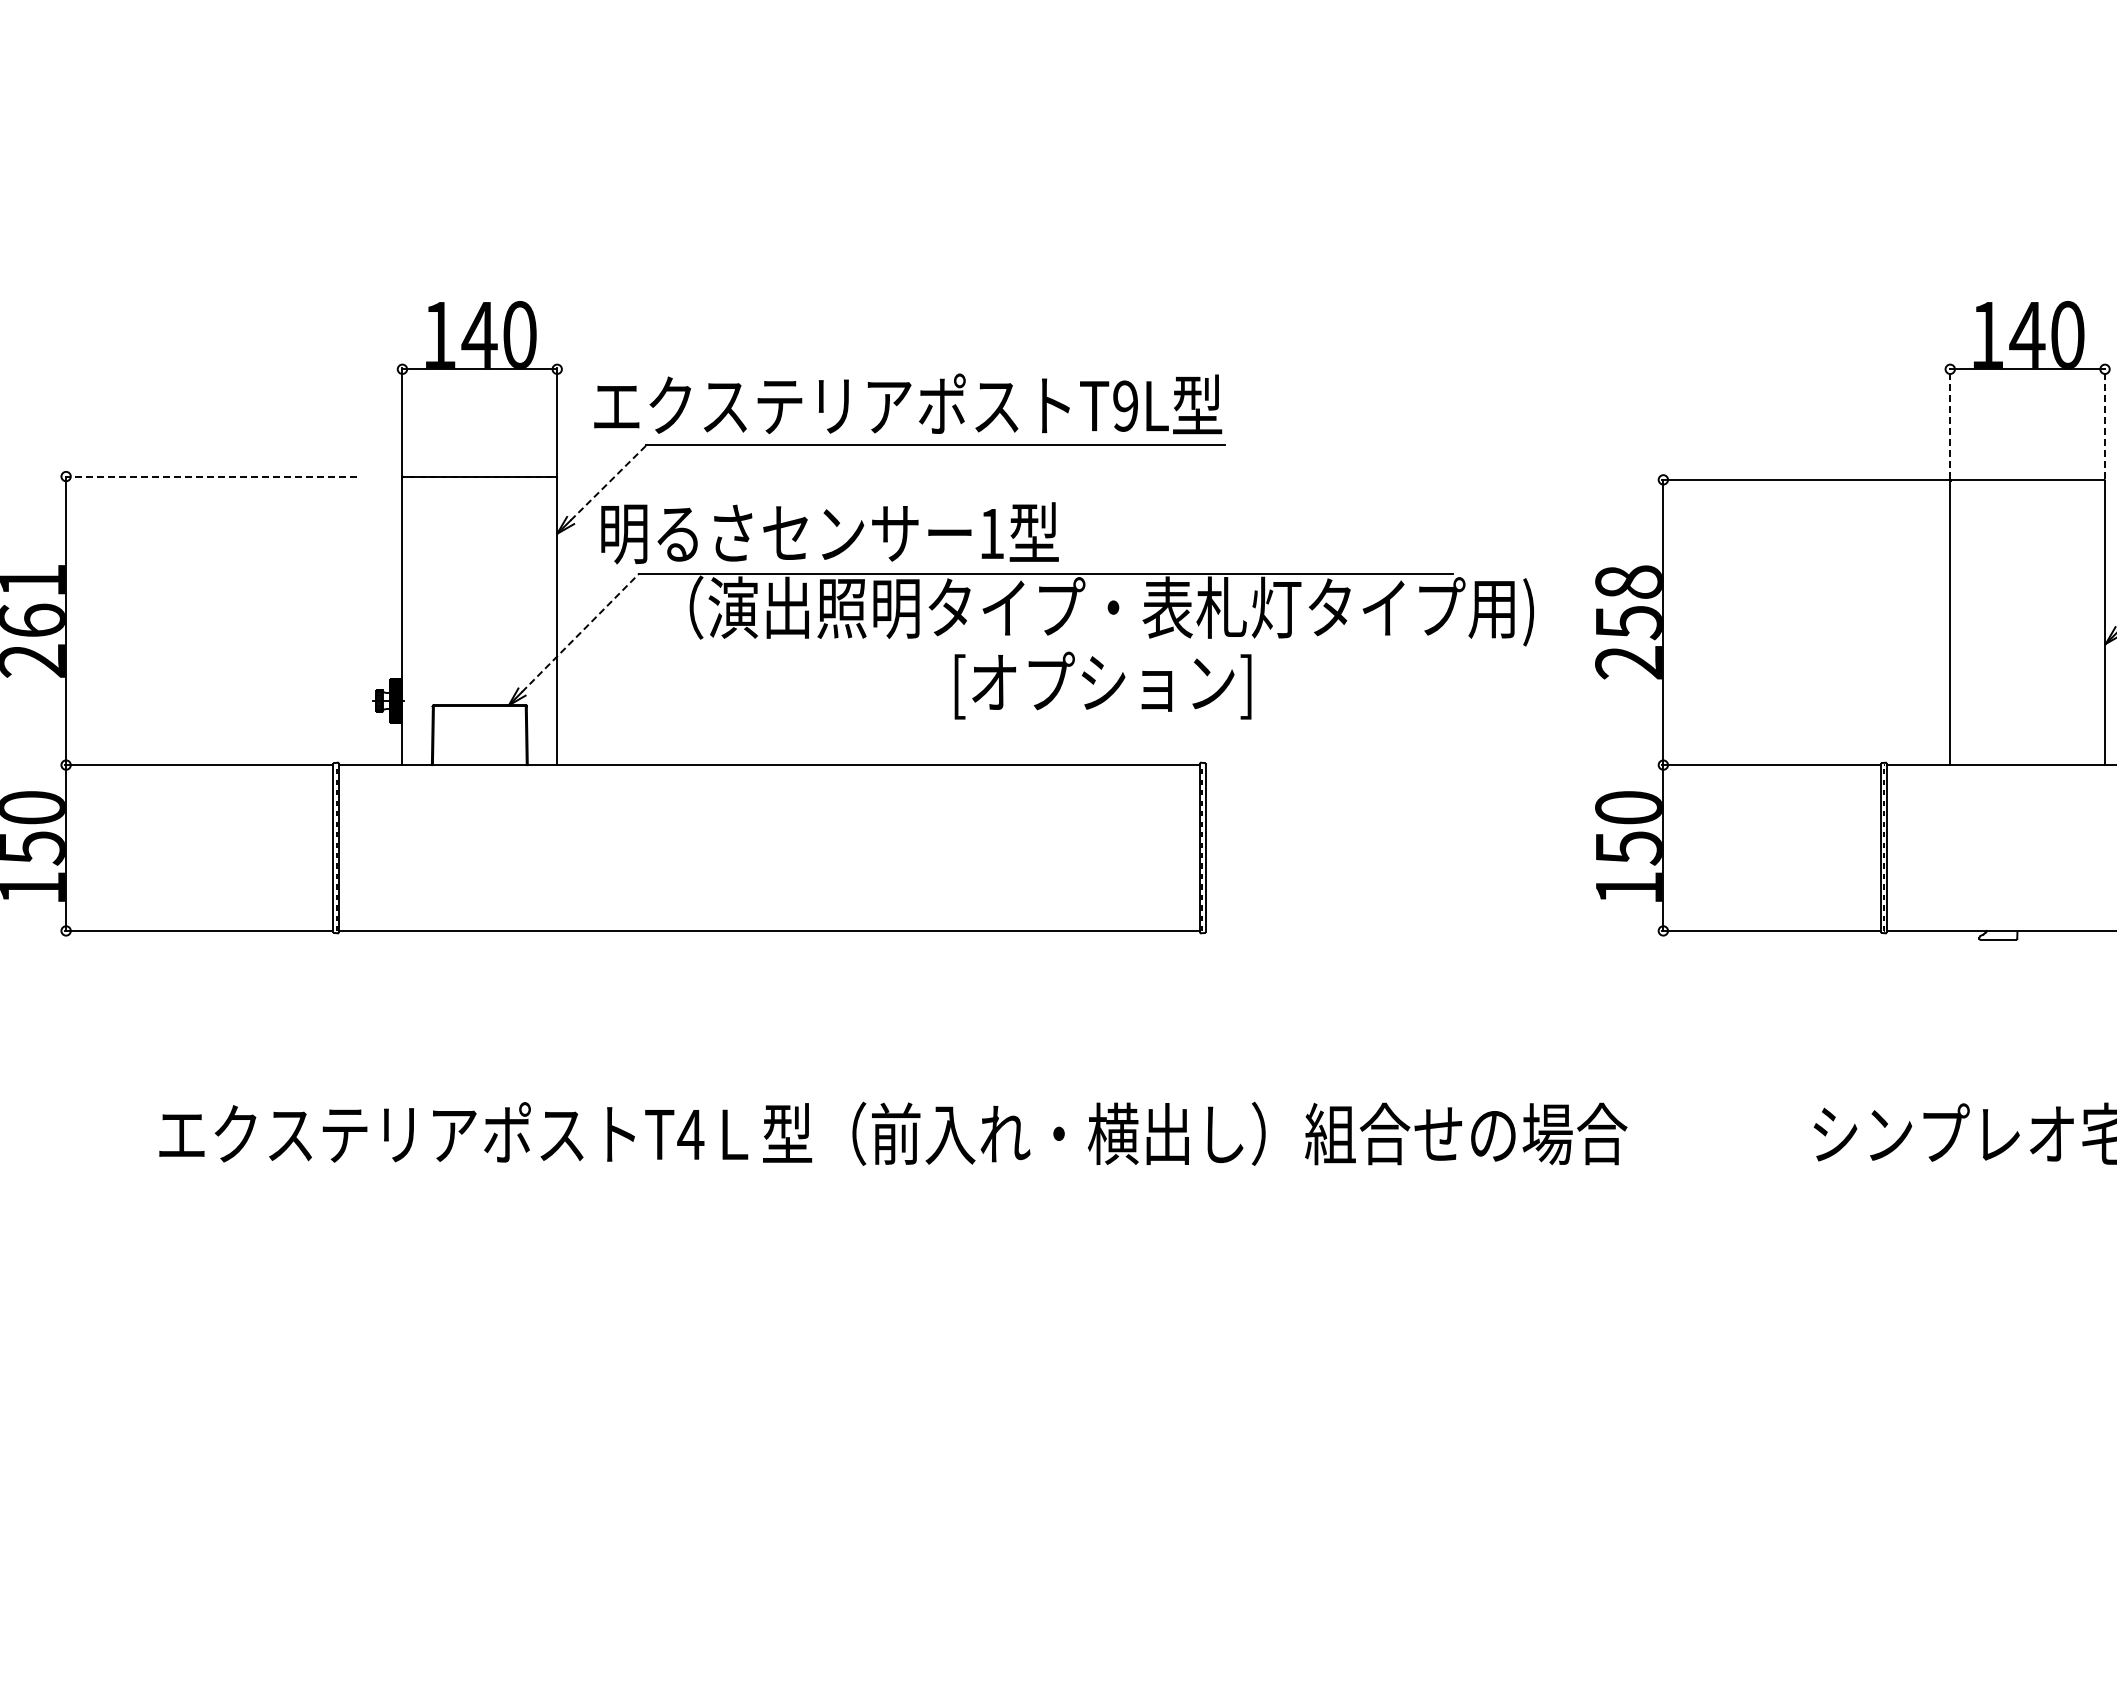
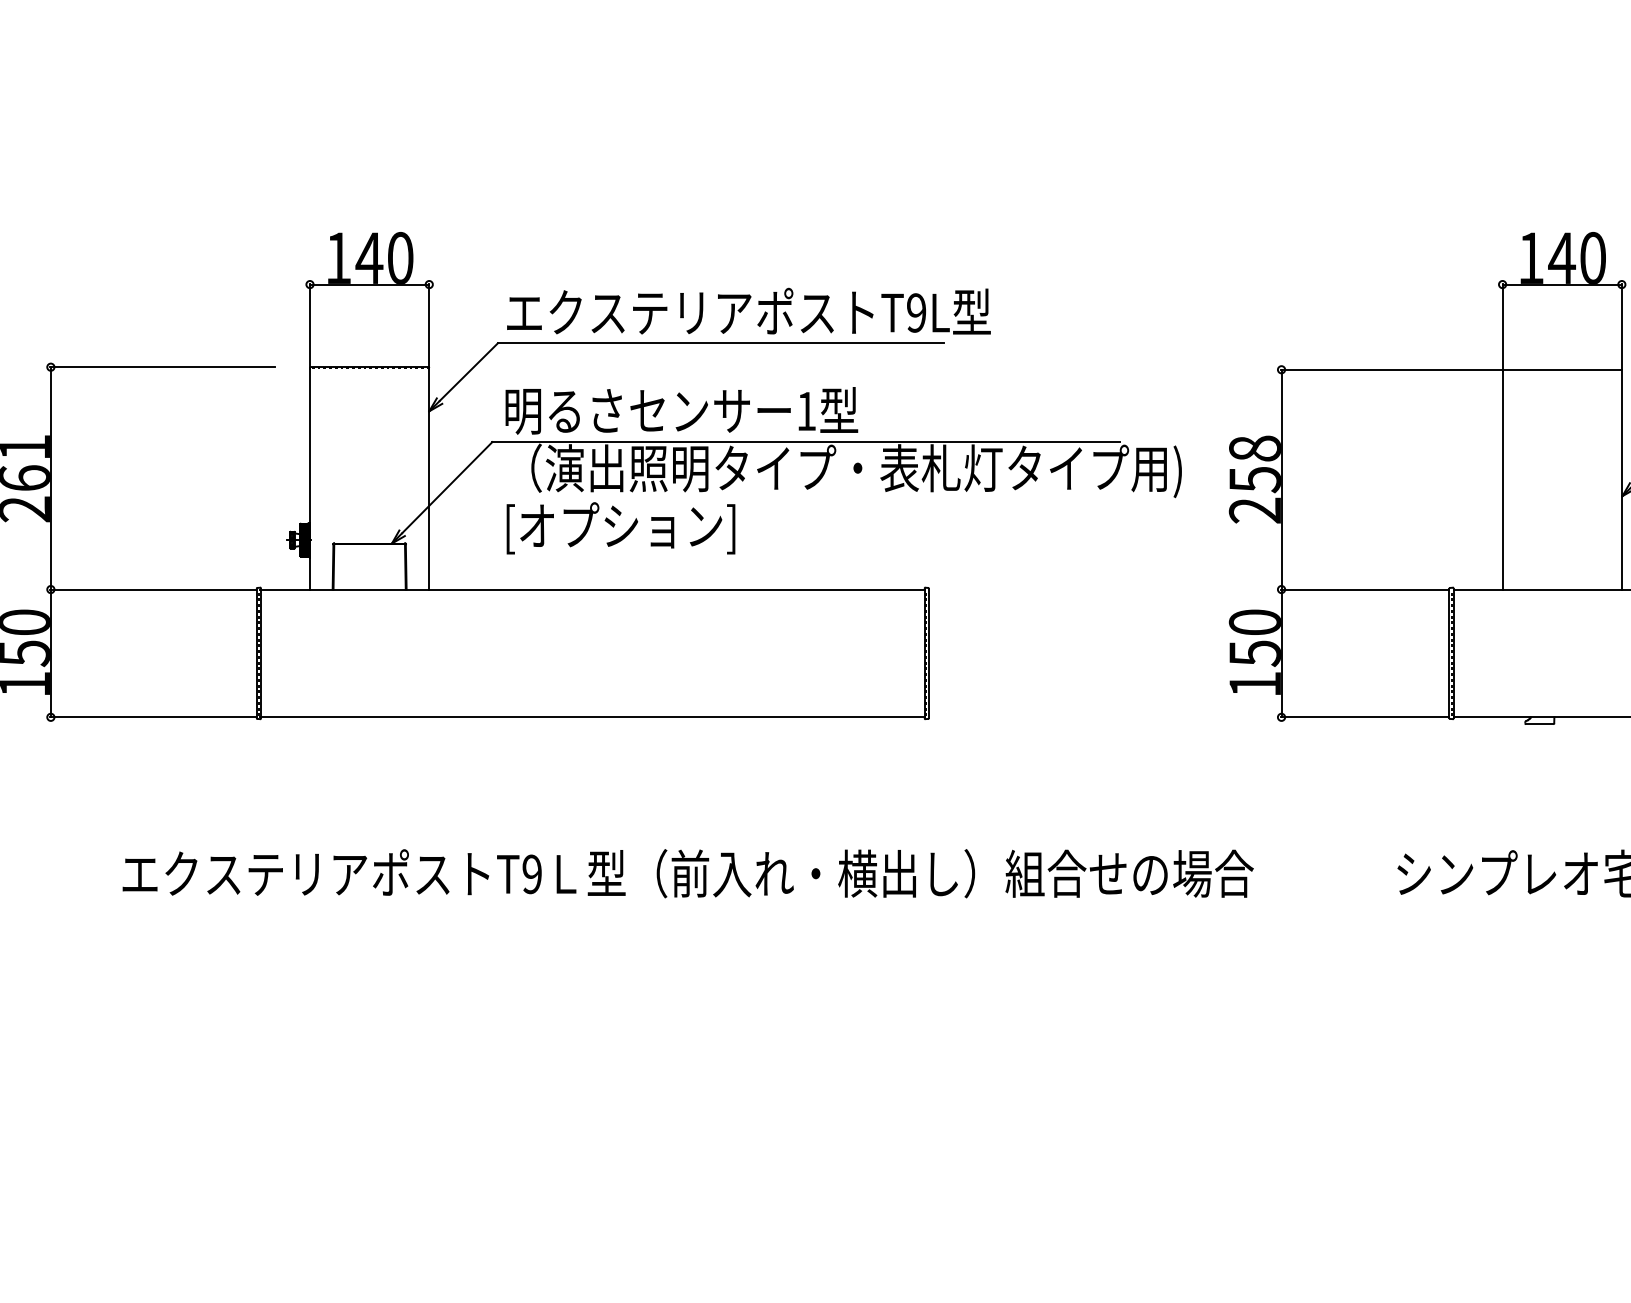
text: (908, 403) -> (749, 310), moved
line: (1950, 422) -> (1502, 325), dashed -> solid
line: (2105, 422) -> (1622, 325), dashed -> solid
line: (211, 476) -> (162, 367), dashed -> solid
line: (608, 482) -> (468, 371), dashed -> solid
text: (829, 533) -> (681, 411), moved
line: (580, 632) -> (447, 487), dashed -> solid
text: (1102, 685) -> (620, 528), moved
text: (690, 1134) -> (531, 874), T4 -> T9

